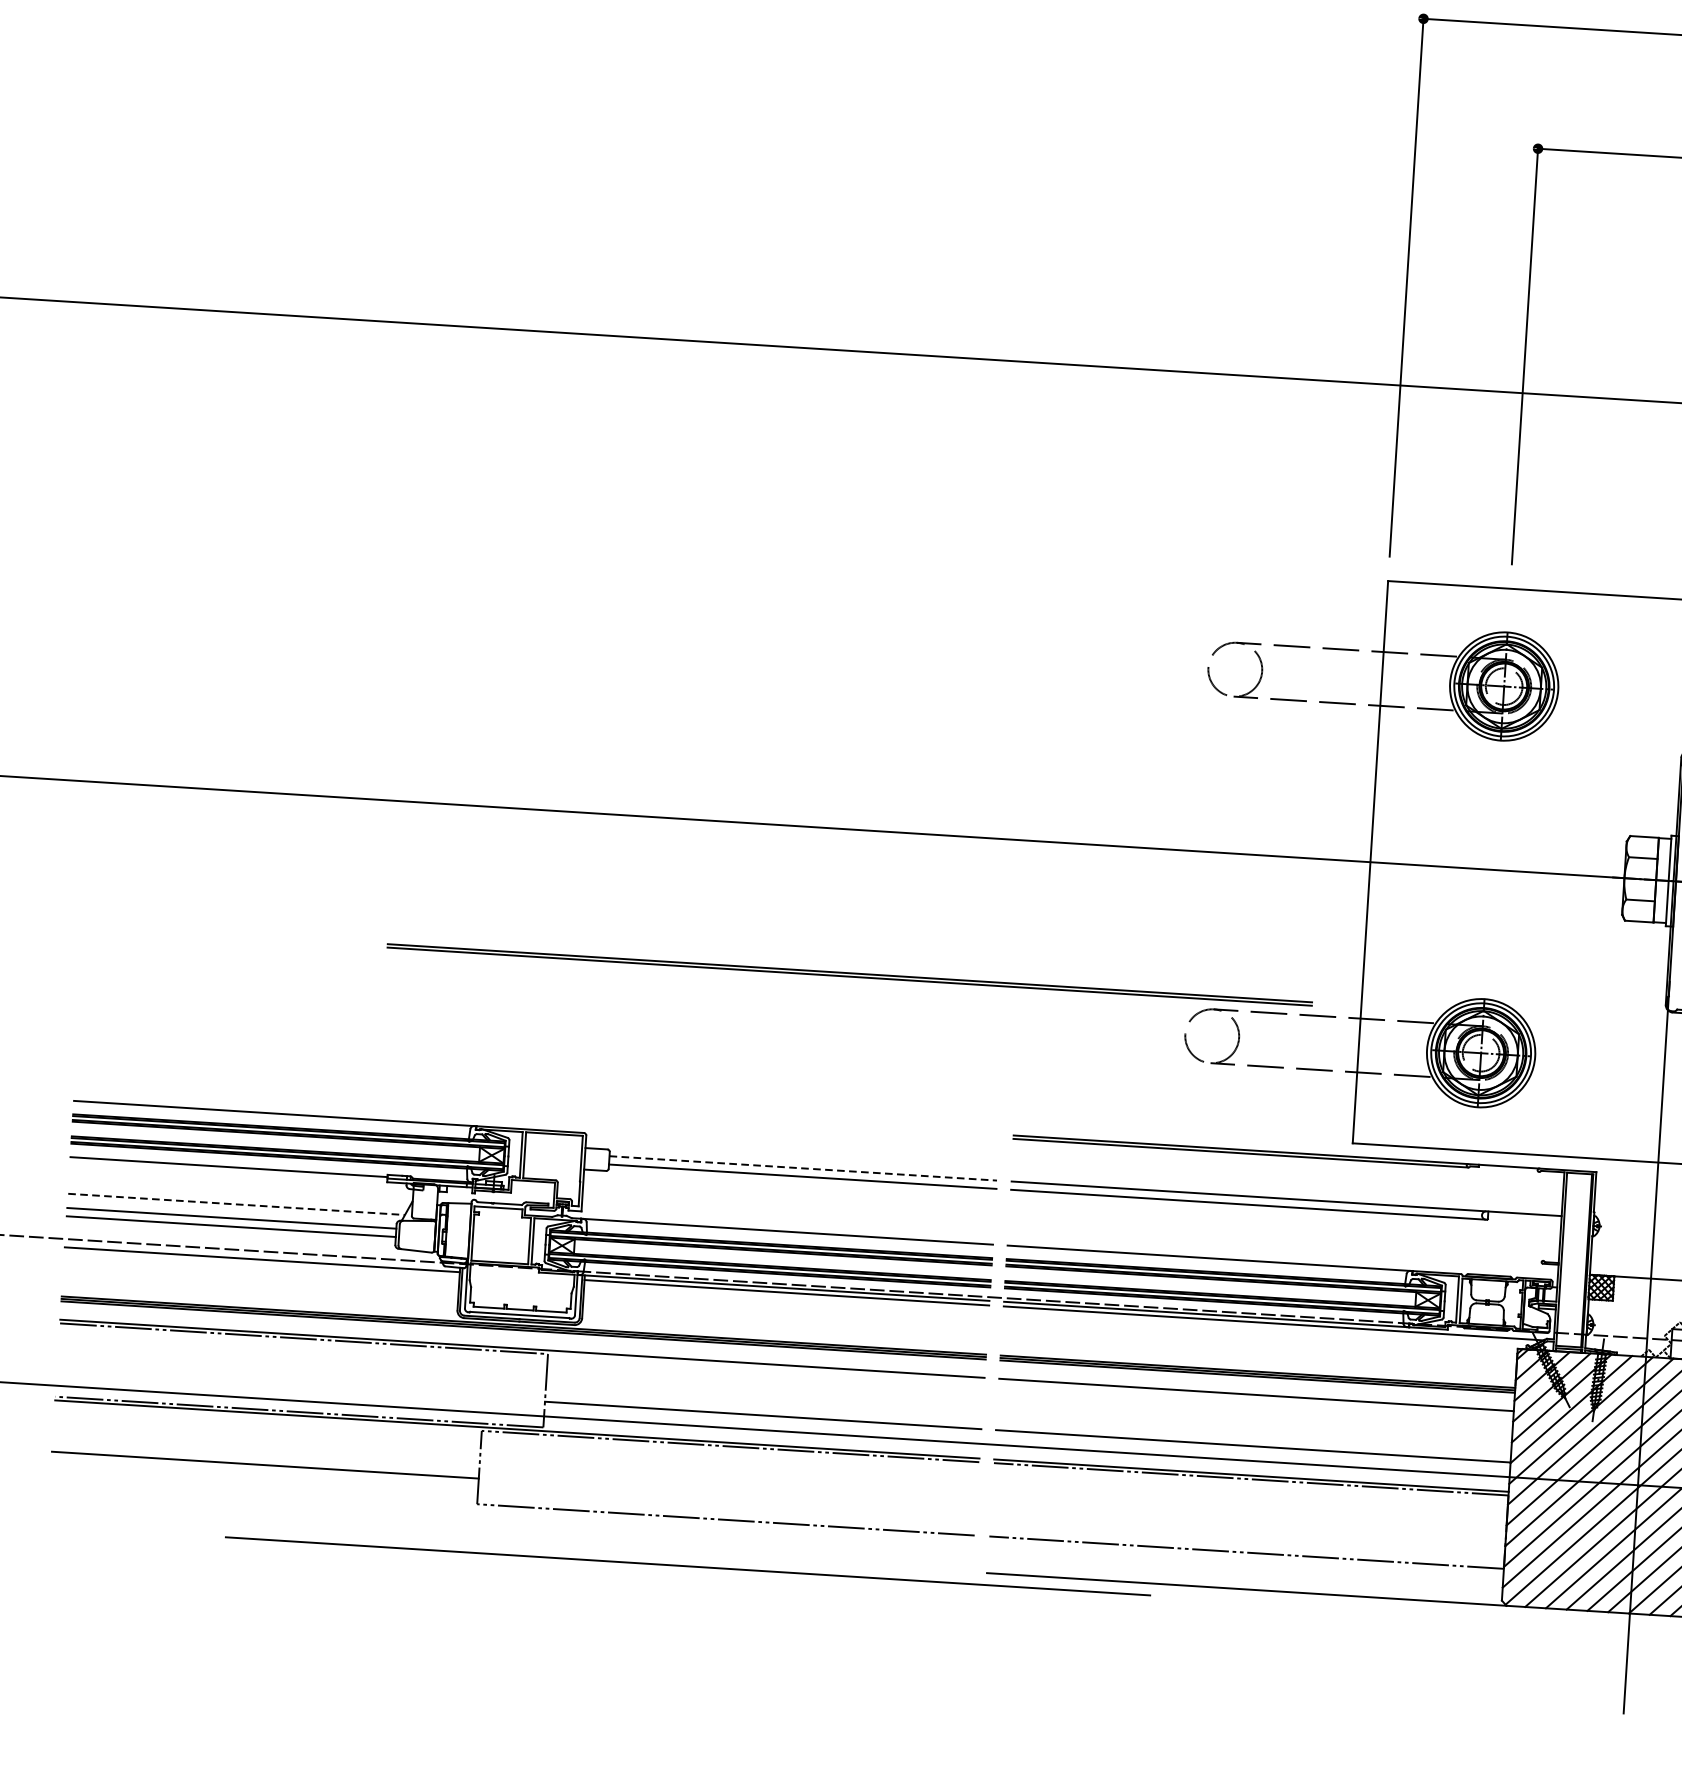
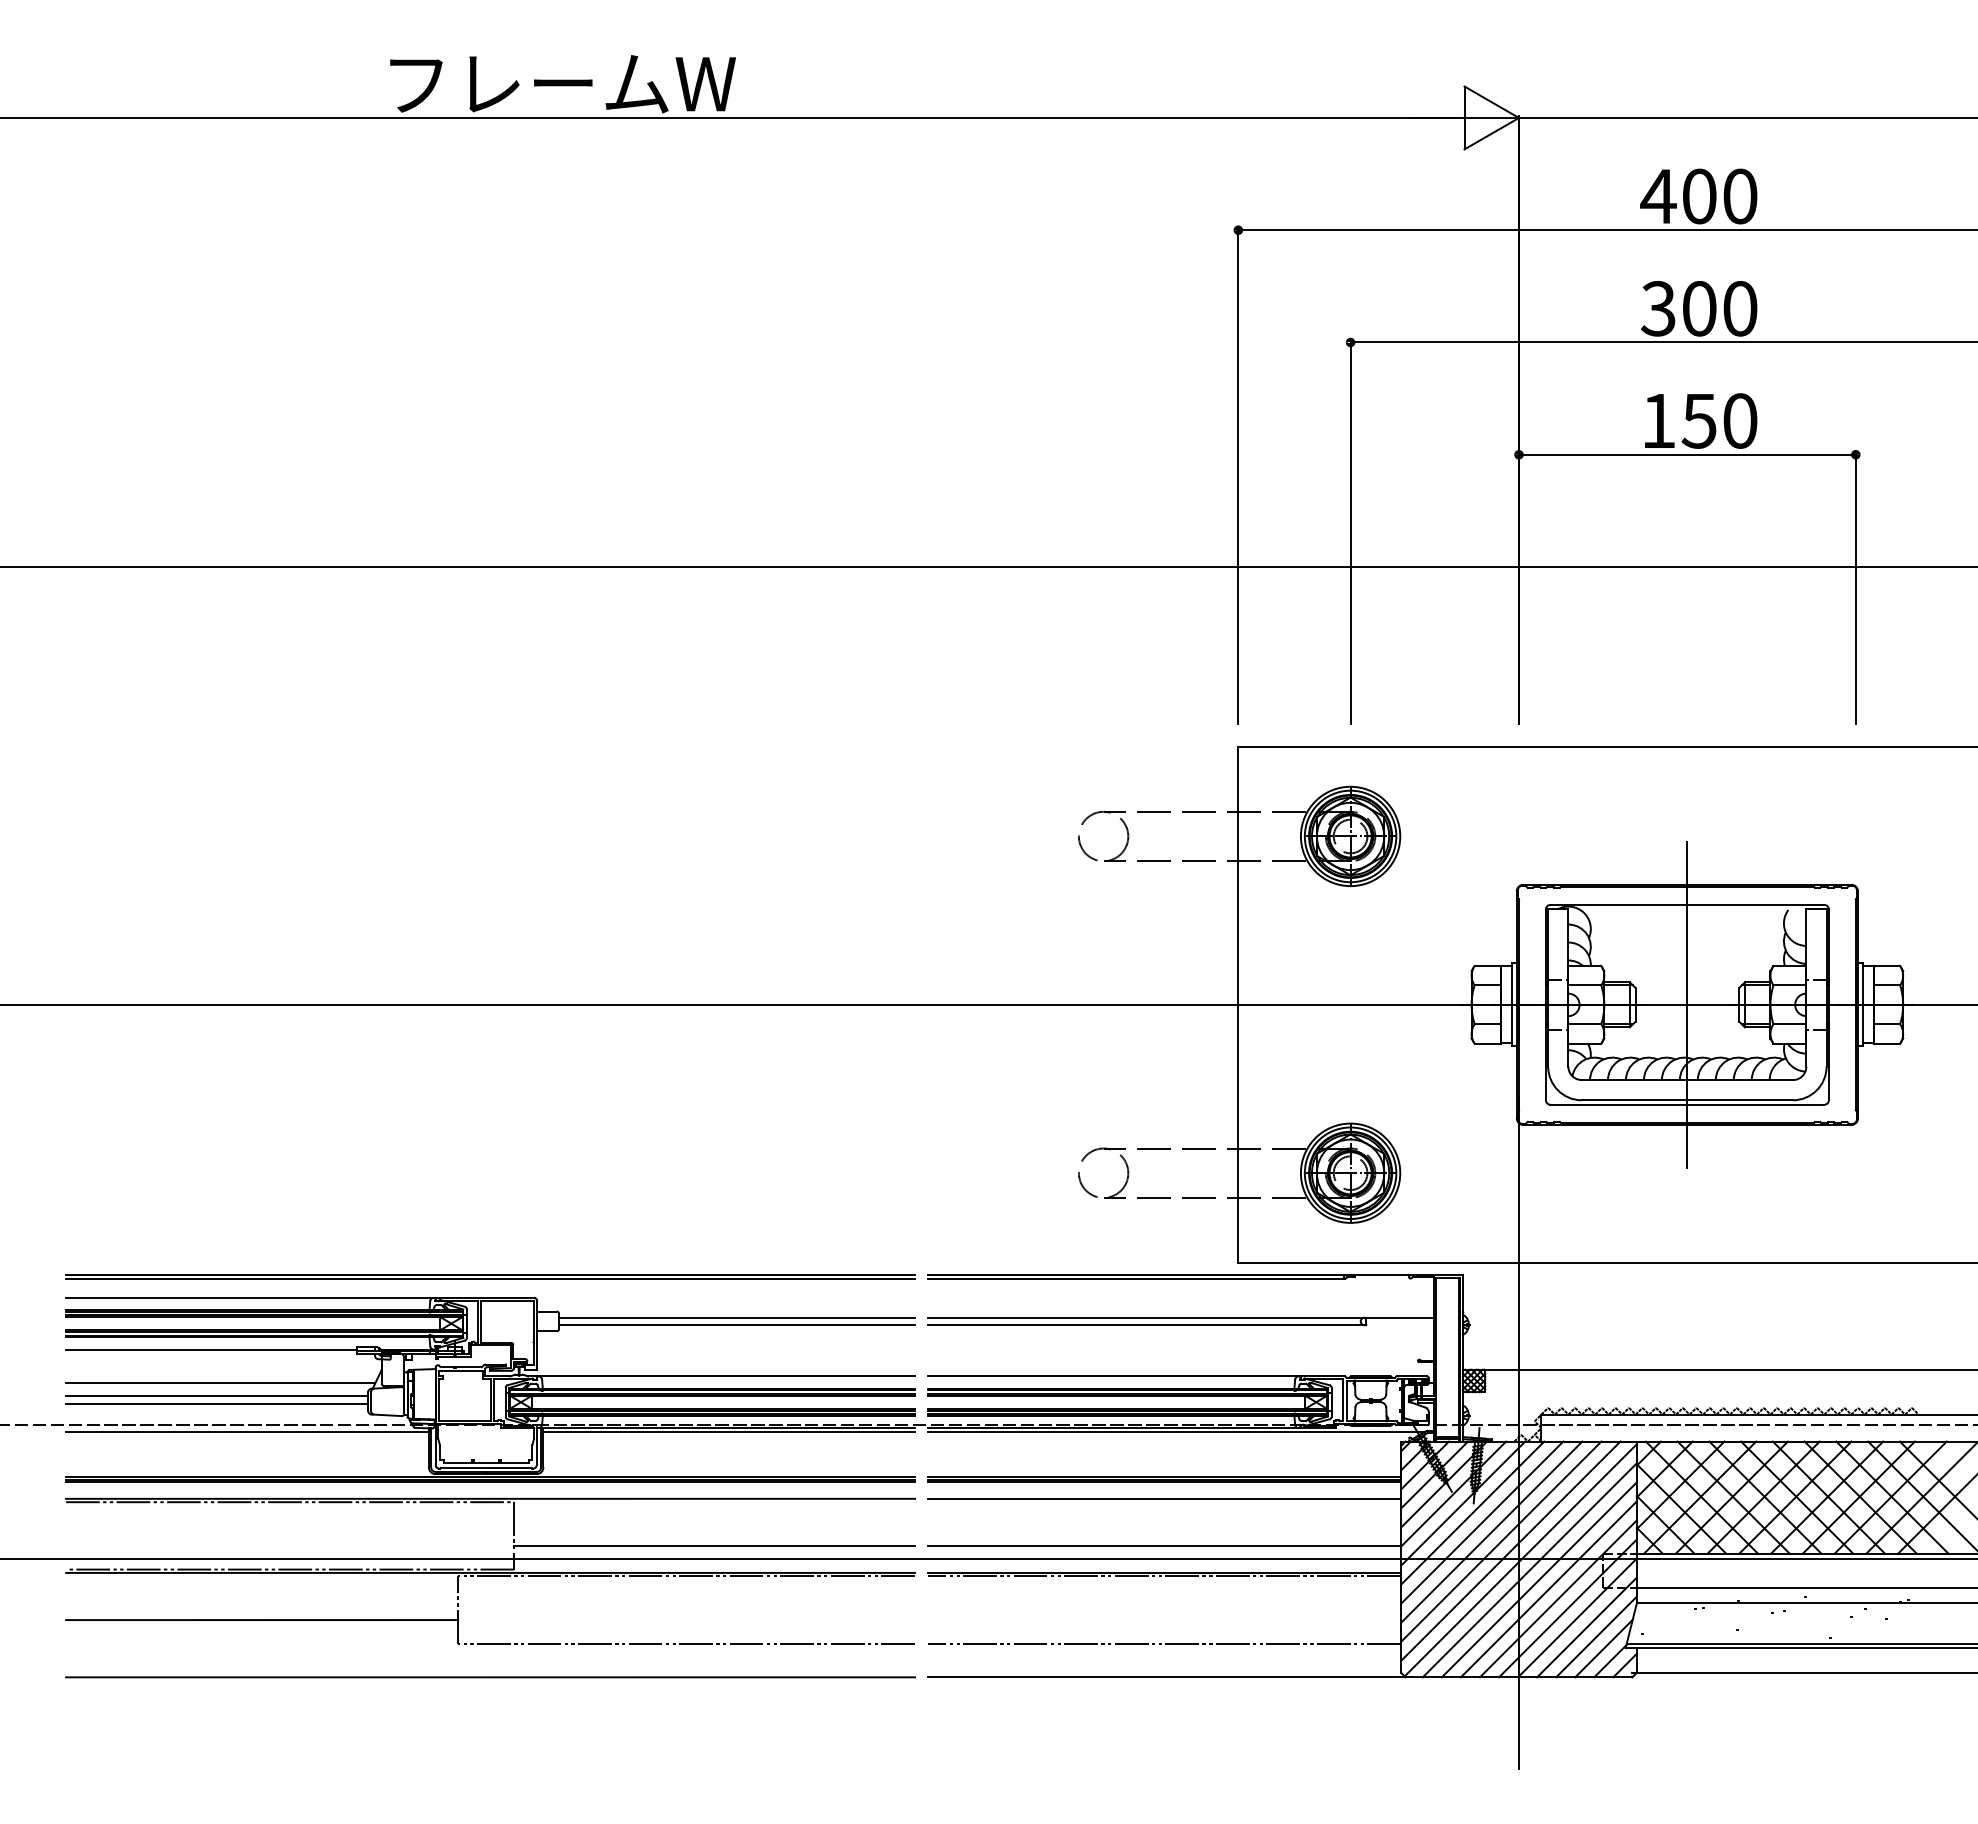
part: (849, 974) -> (490, 1276), moved
line: (803, 1168) -> (737, 1317), dashed -> solid
line: (236, 1204) -> (220, 1383), dashed -> solid
line: (687, 1566) -> (490, 1677), moved

